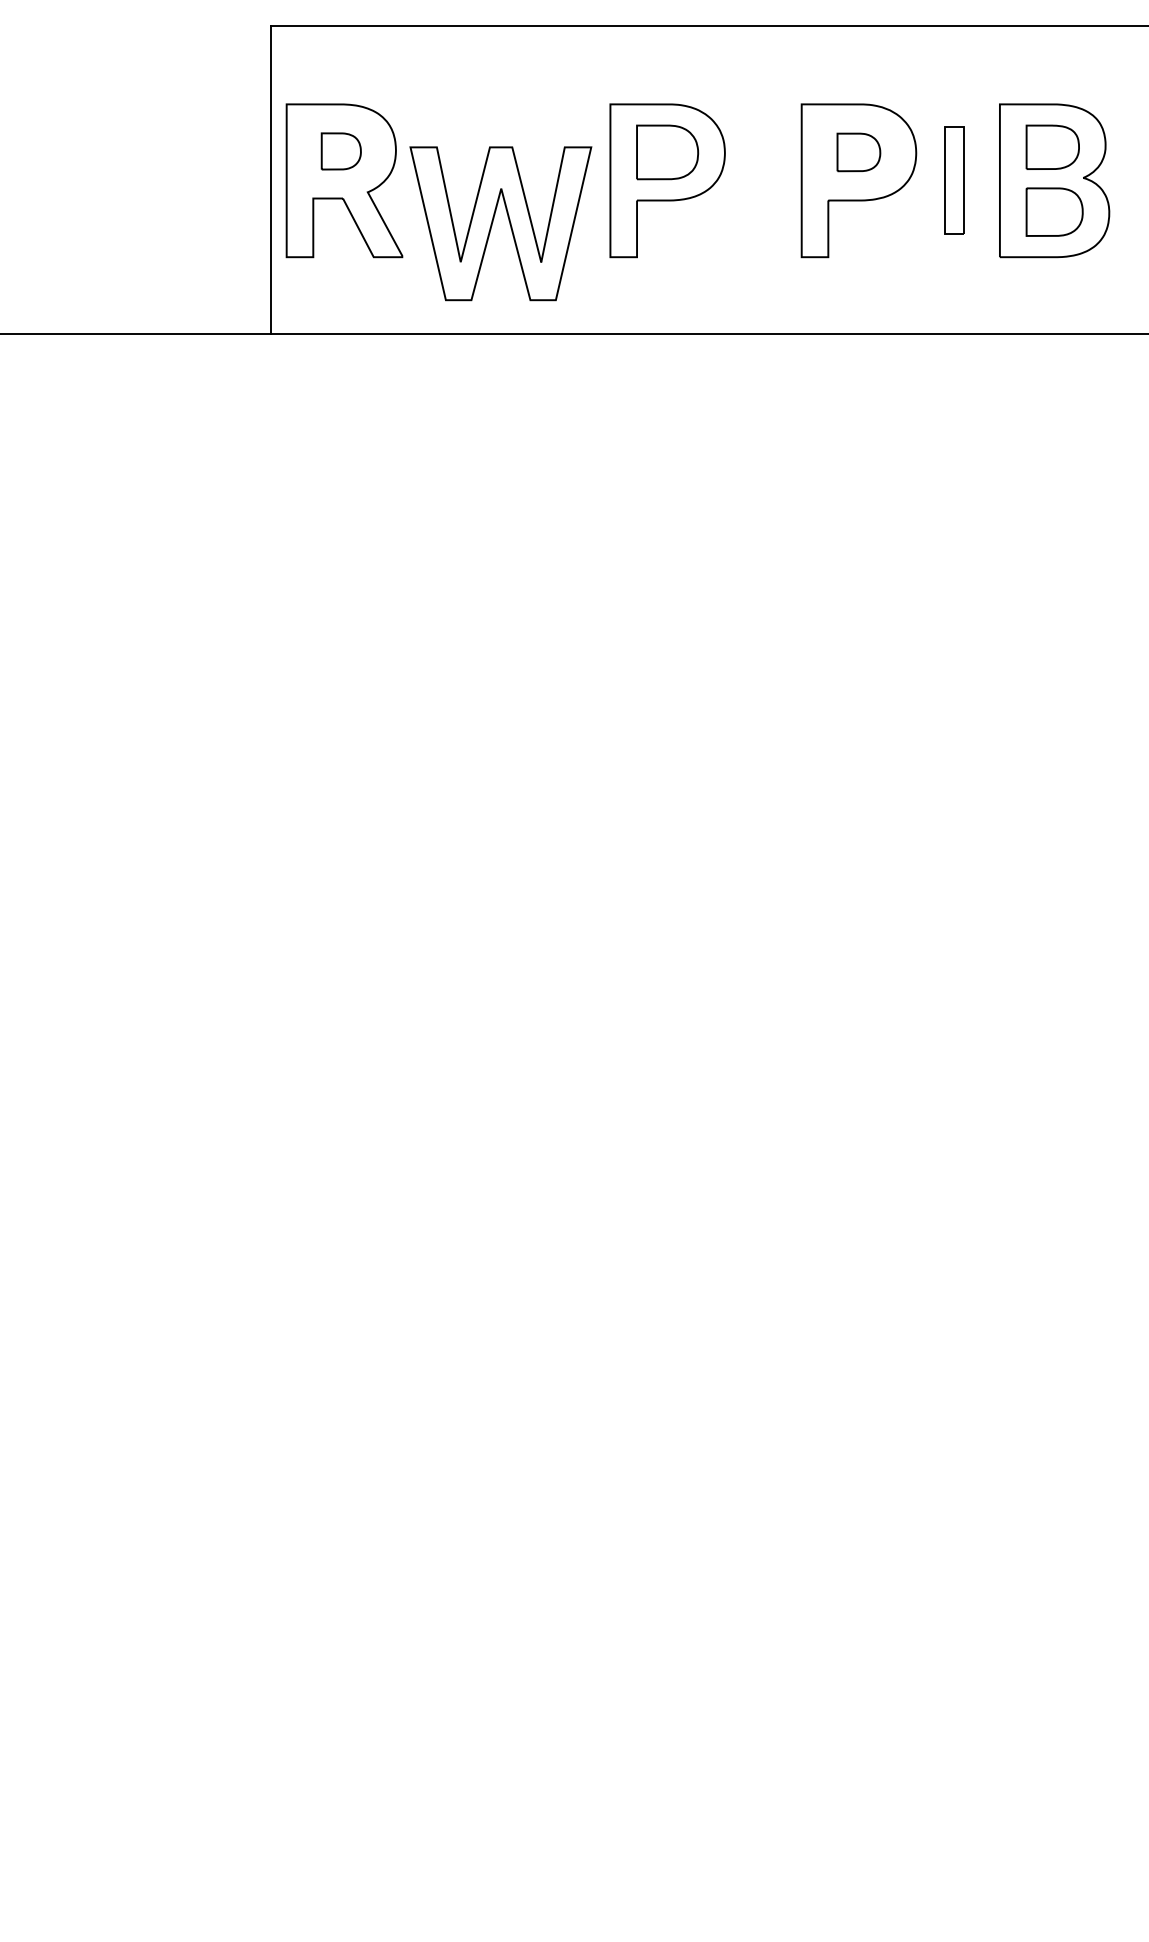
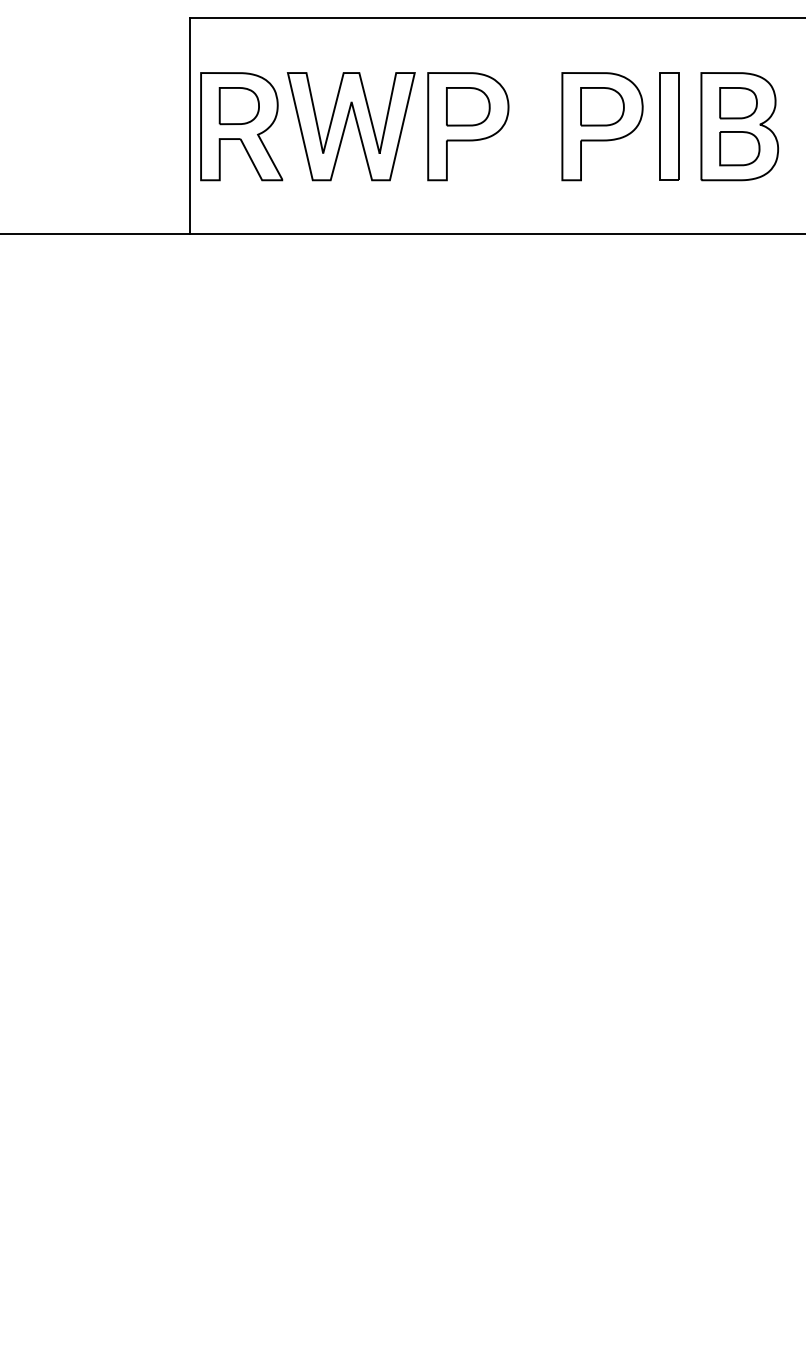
part: (341, 151) -> (239, 106), size x1.43
part: (858, 152) -> (602, 106), size x1.43
part: (954, 180) -> (669, 126), size x1.43
part: (493, 222) -> (346, 125), moved

